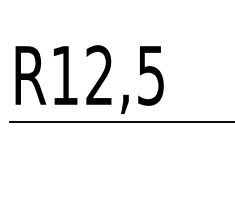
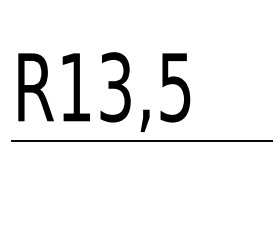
text: (99, 75) -> (115, 87), R12,5 -> R13,5

